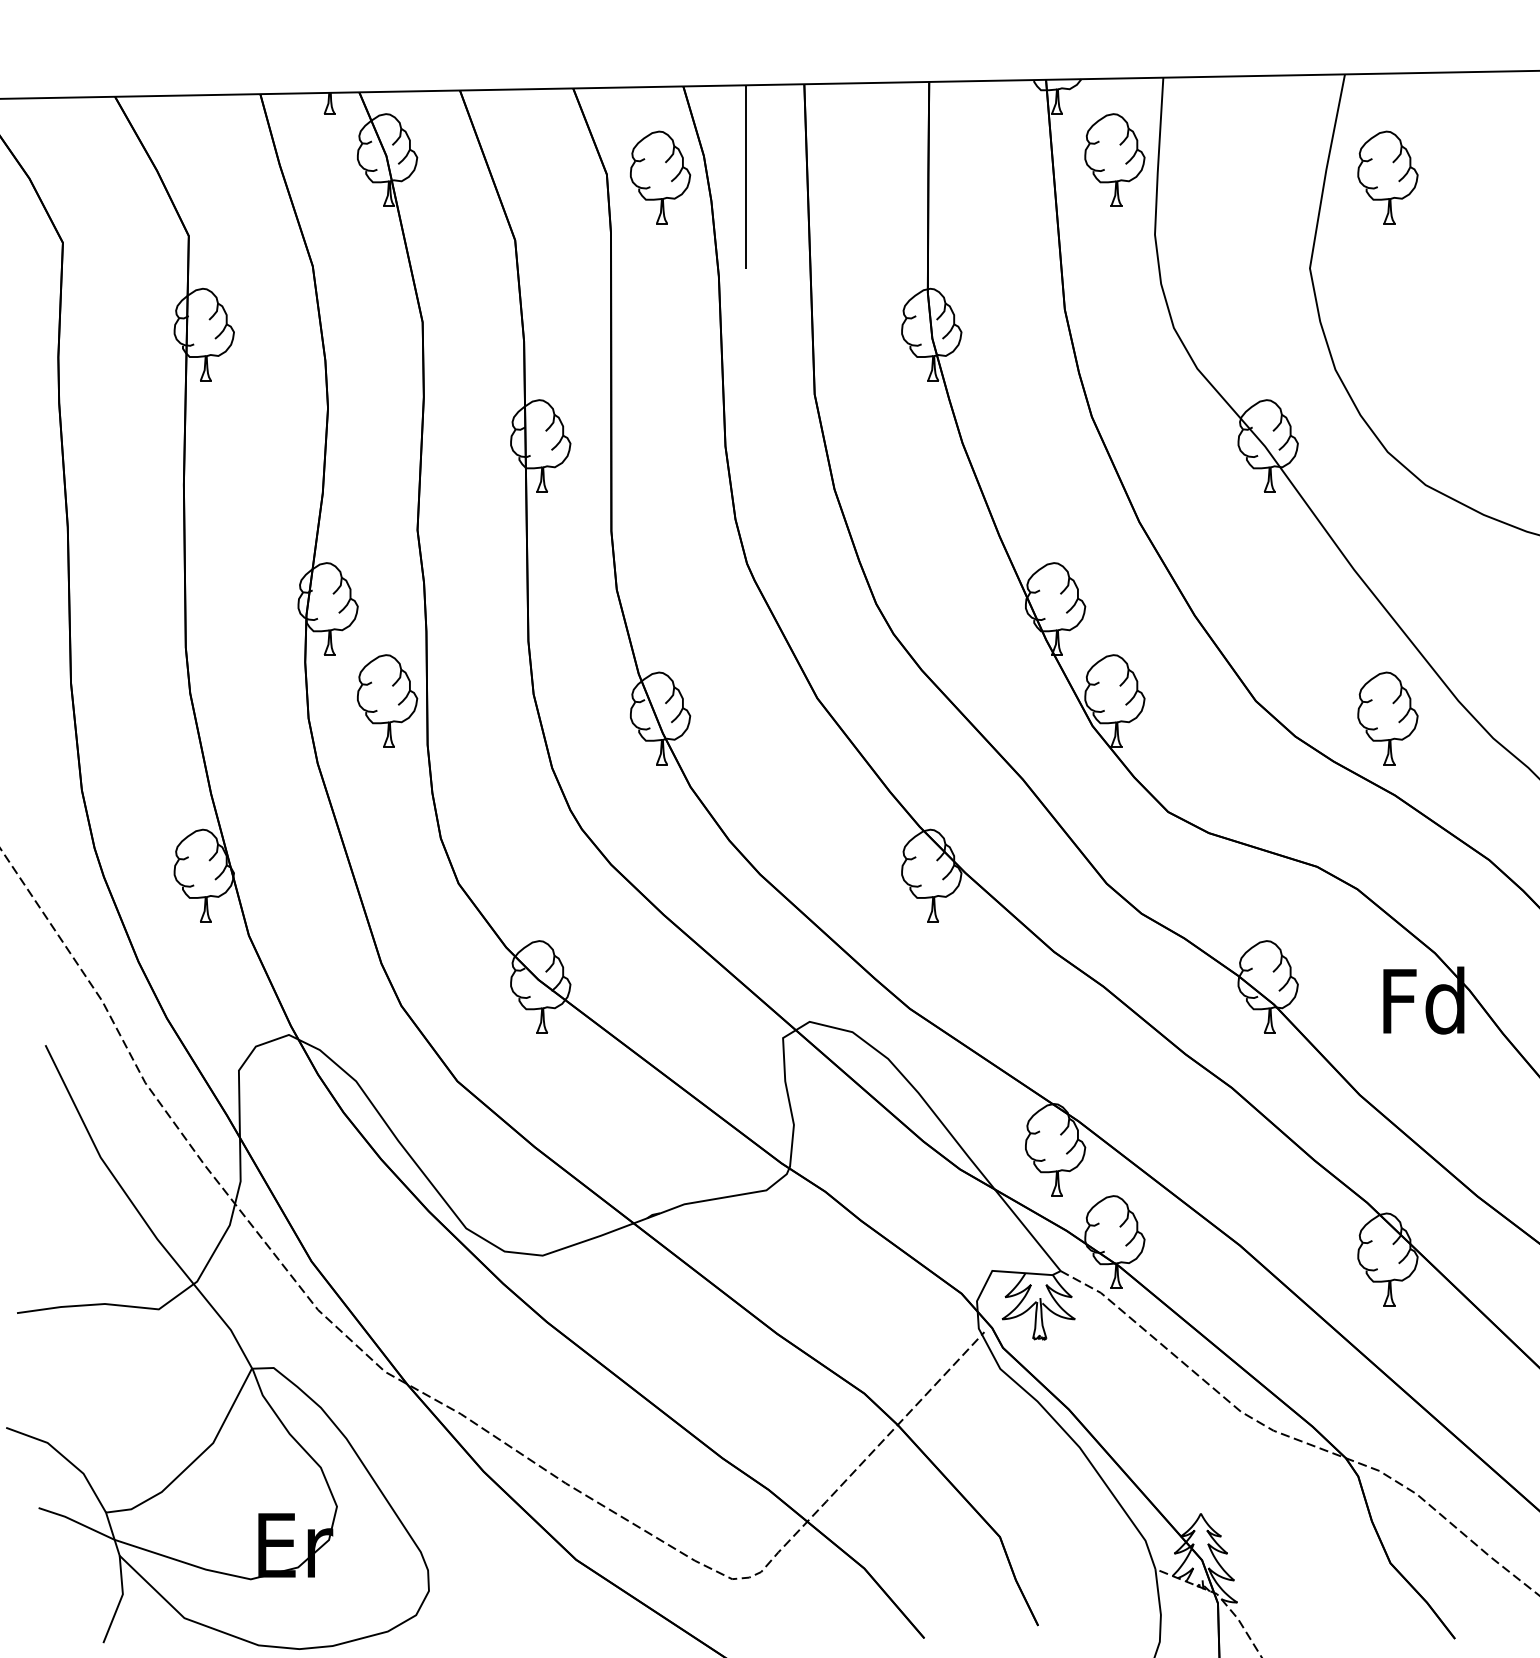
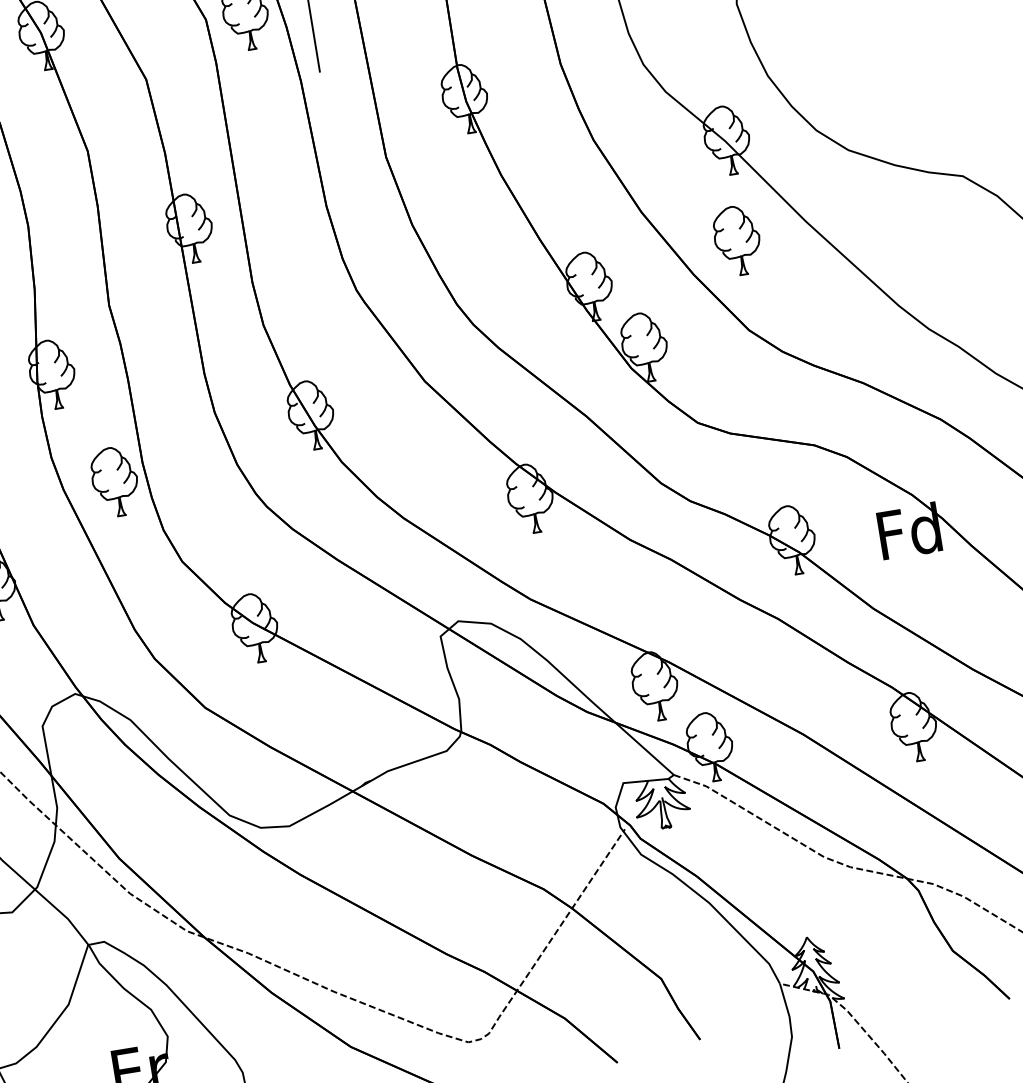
part: (387, 700) -> (115, 481), moved
part: (1387, 718) -> (737, 240), moved

